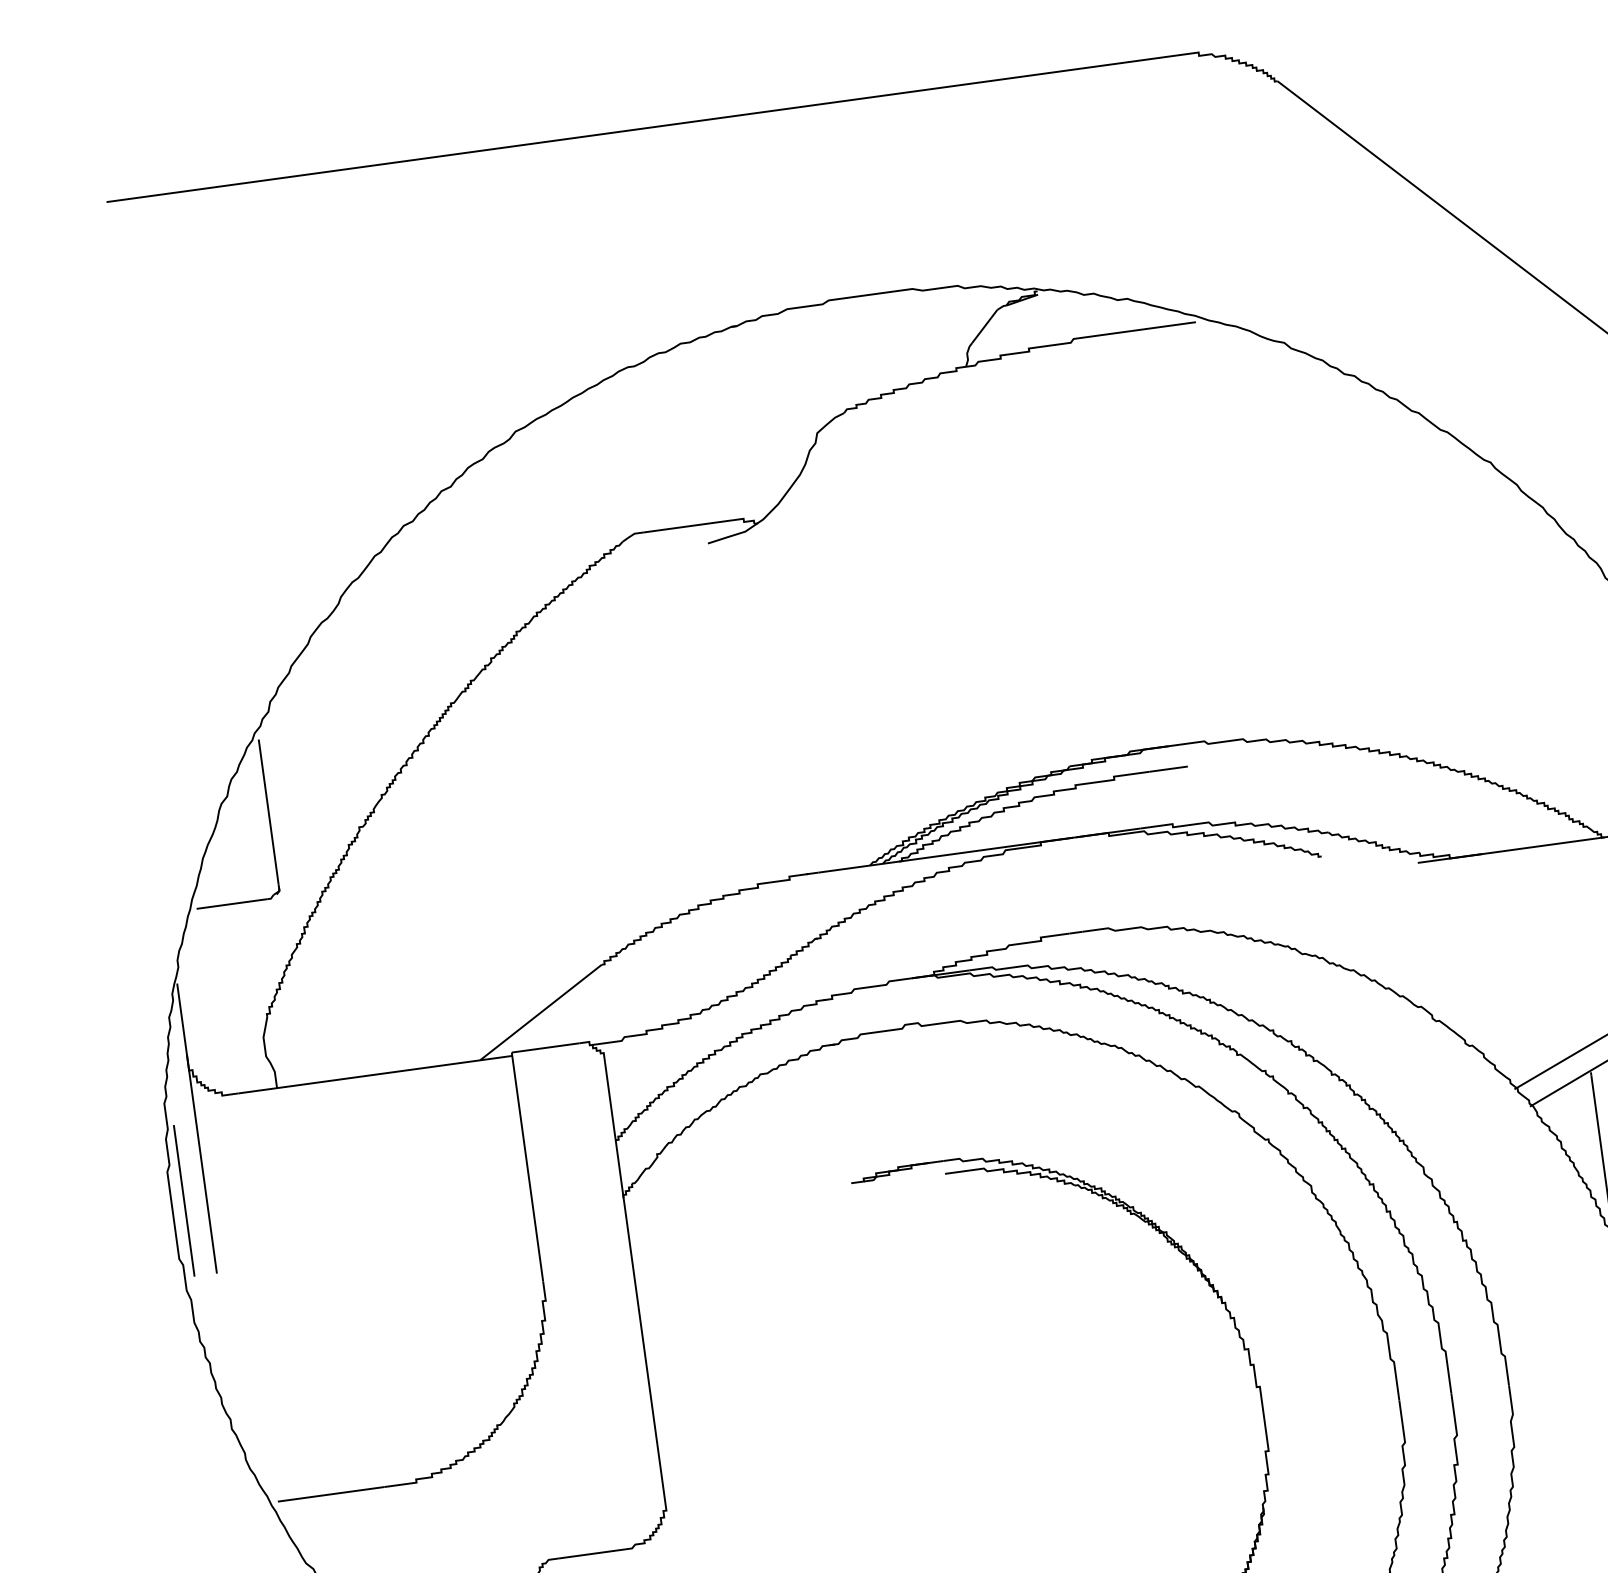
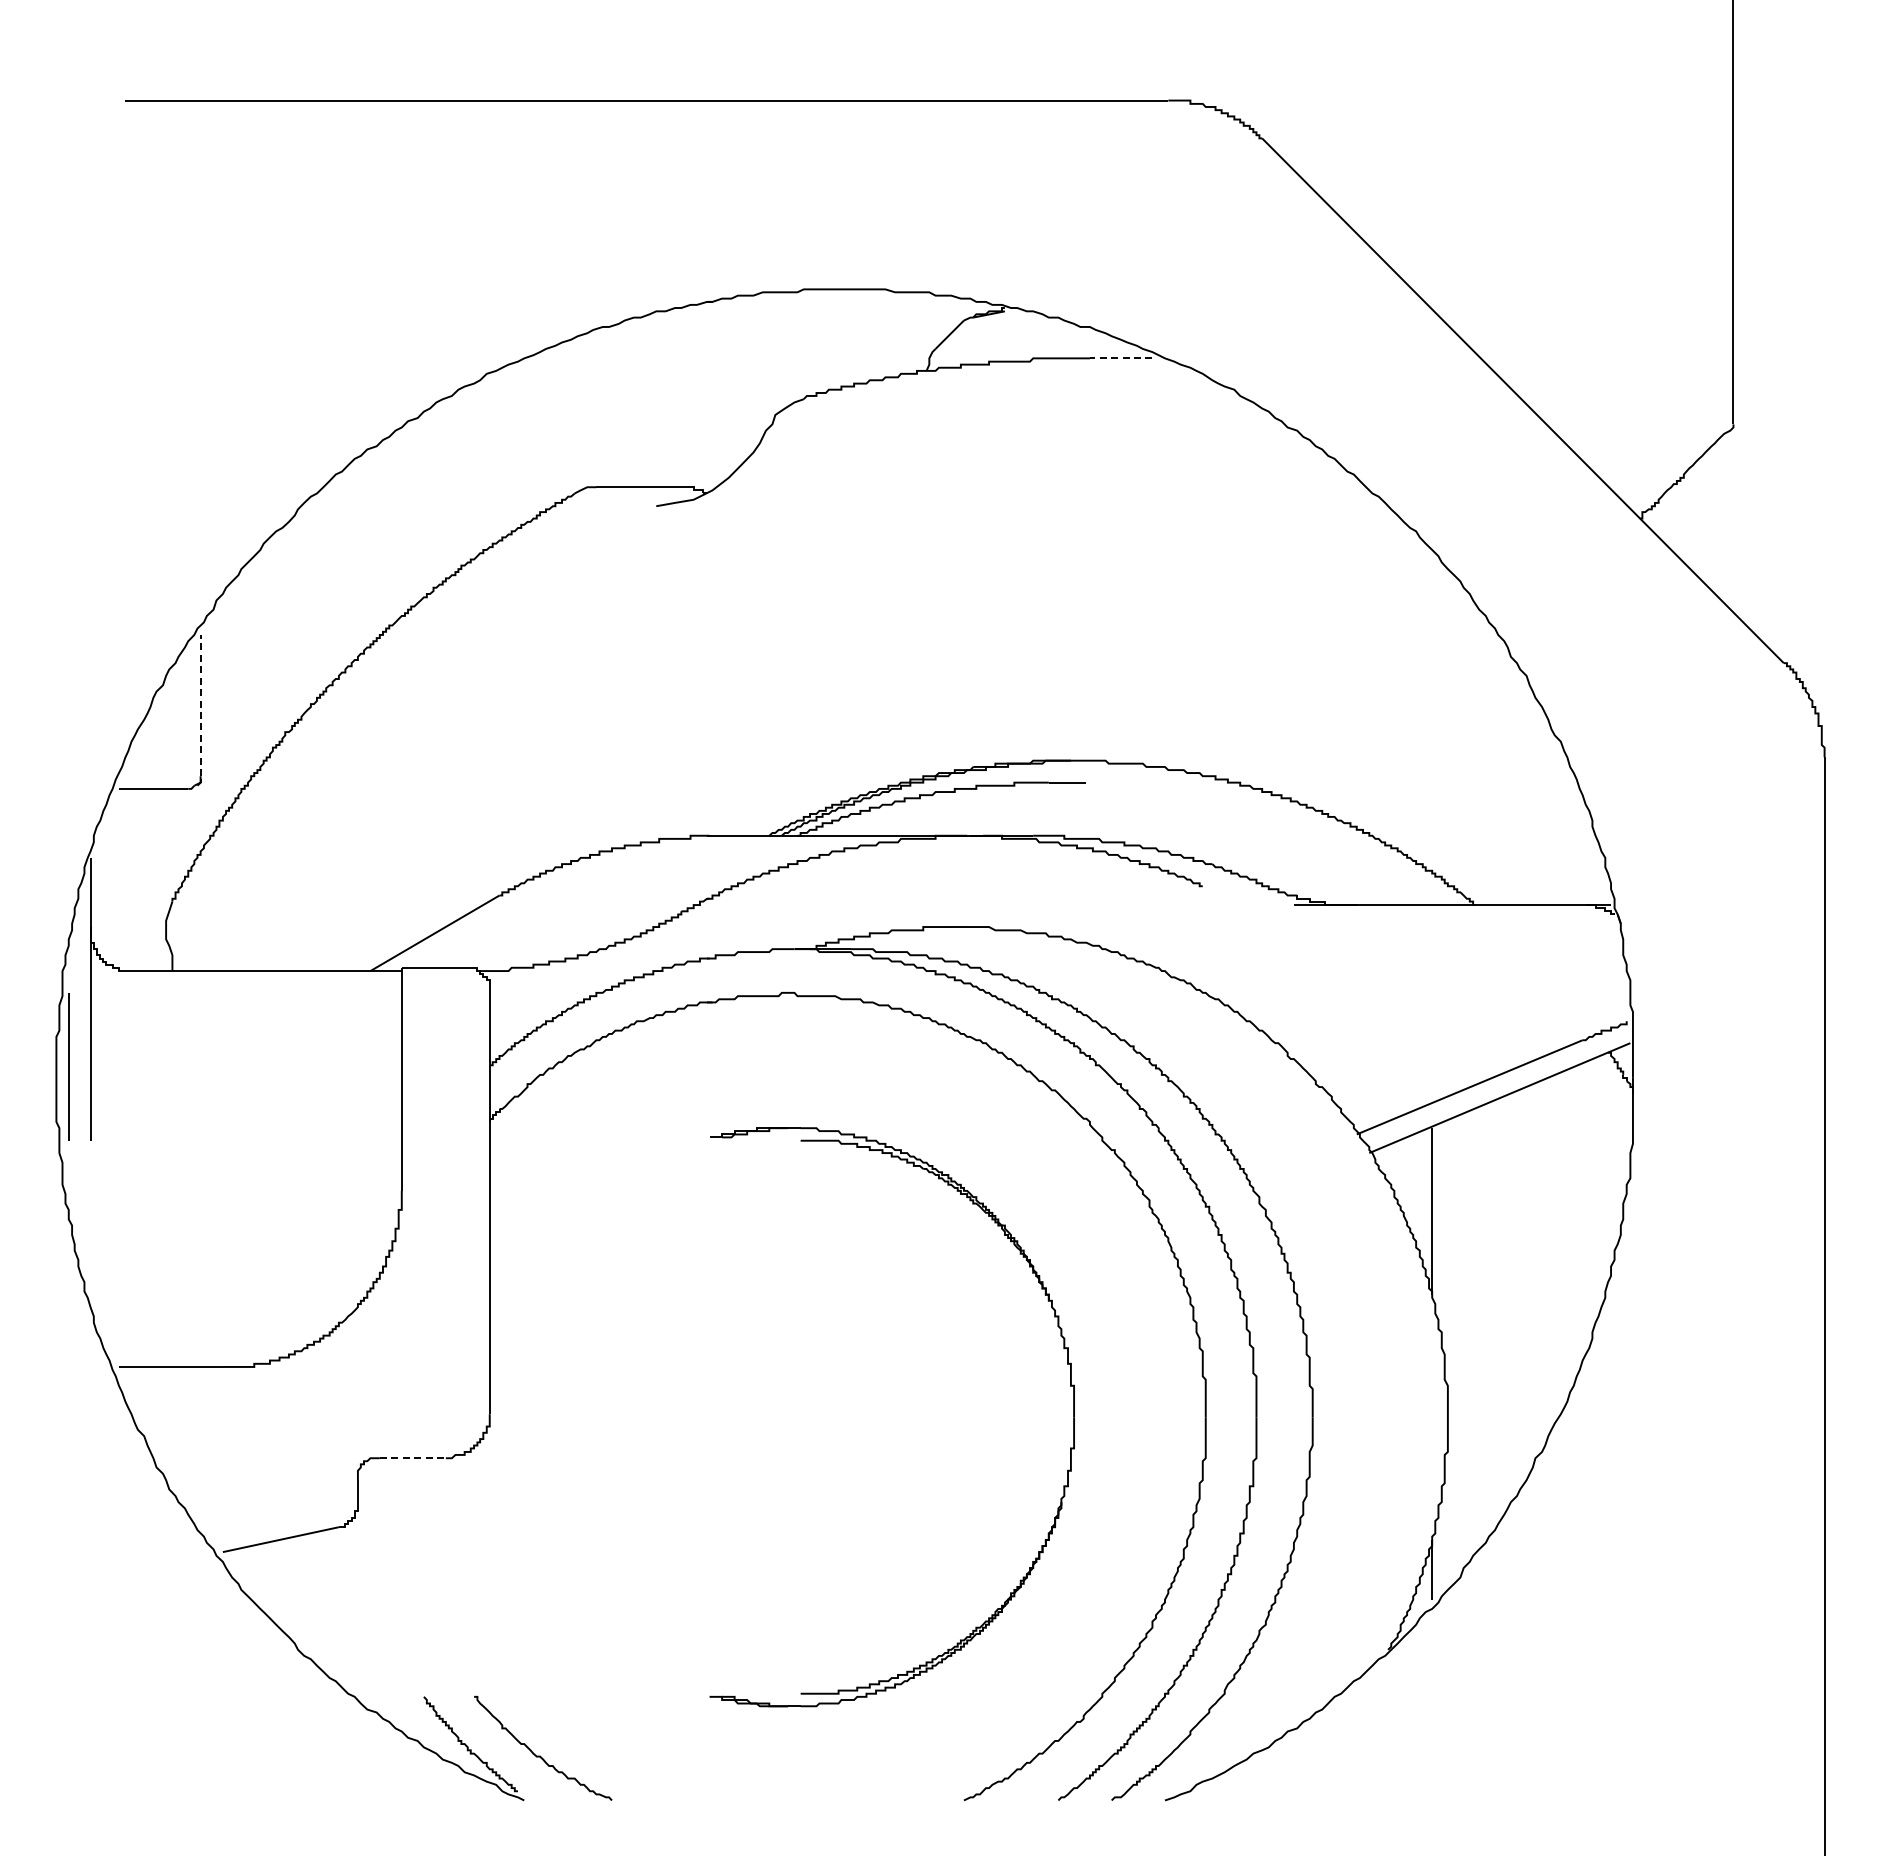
line: (1163, 326) -> (1120, 358), solid -> dashed
line: (268, 811) -> (200, 705), solid -> dashed
line: (592, 1554) -> (413, 1458), solid -> dashed

